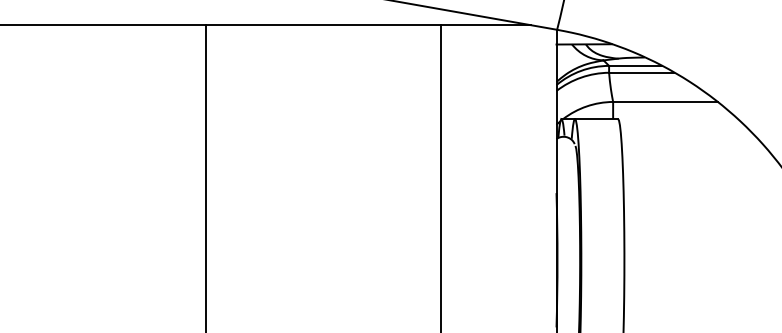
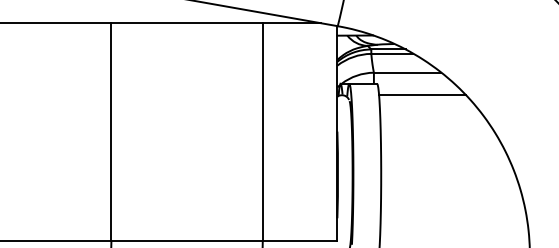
line: (688, 137) -> (422, 95), added

